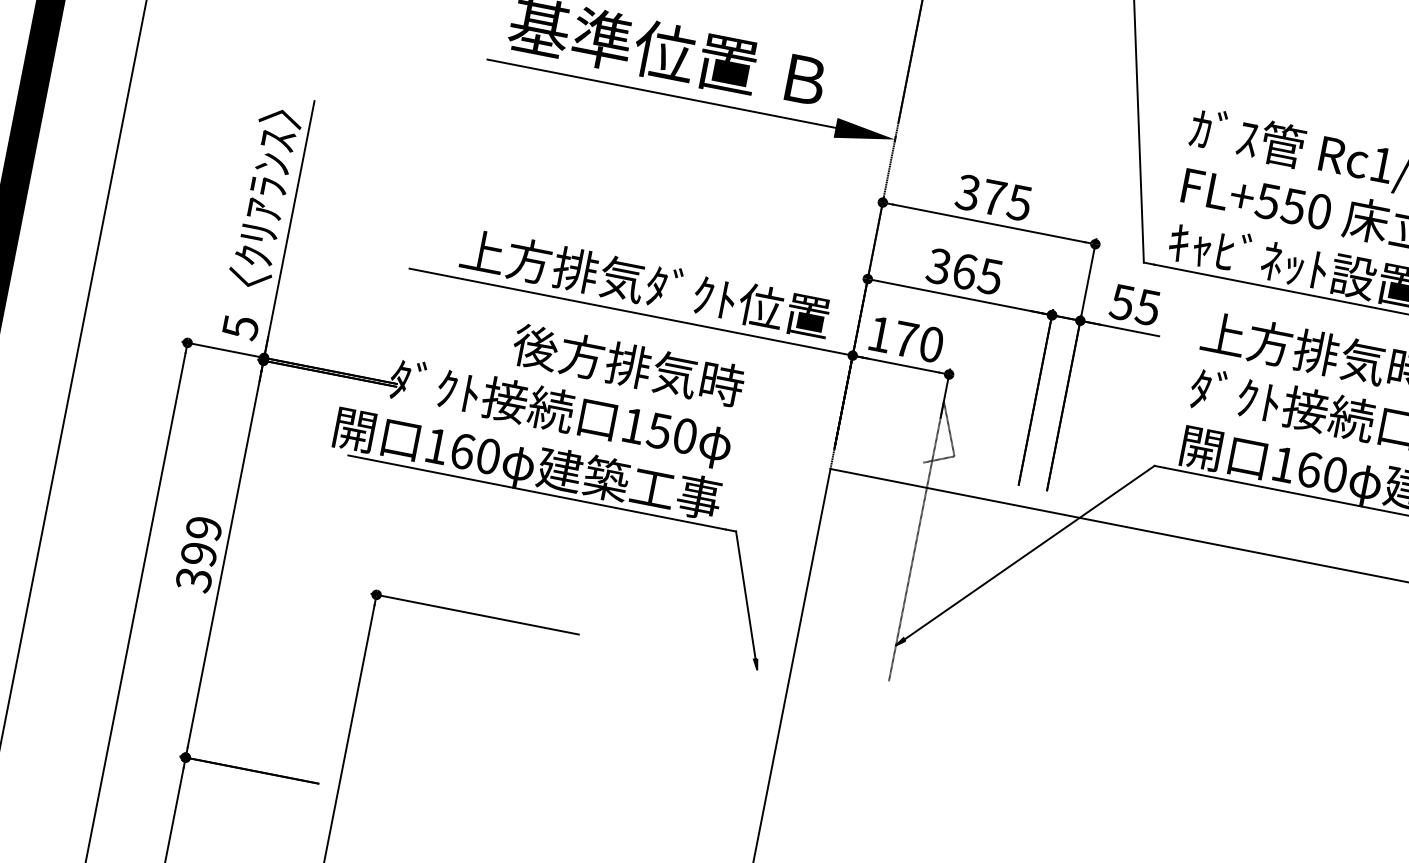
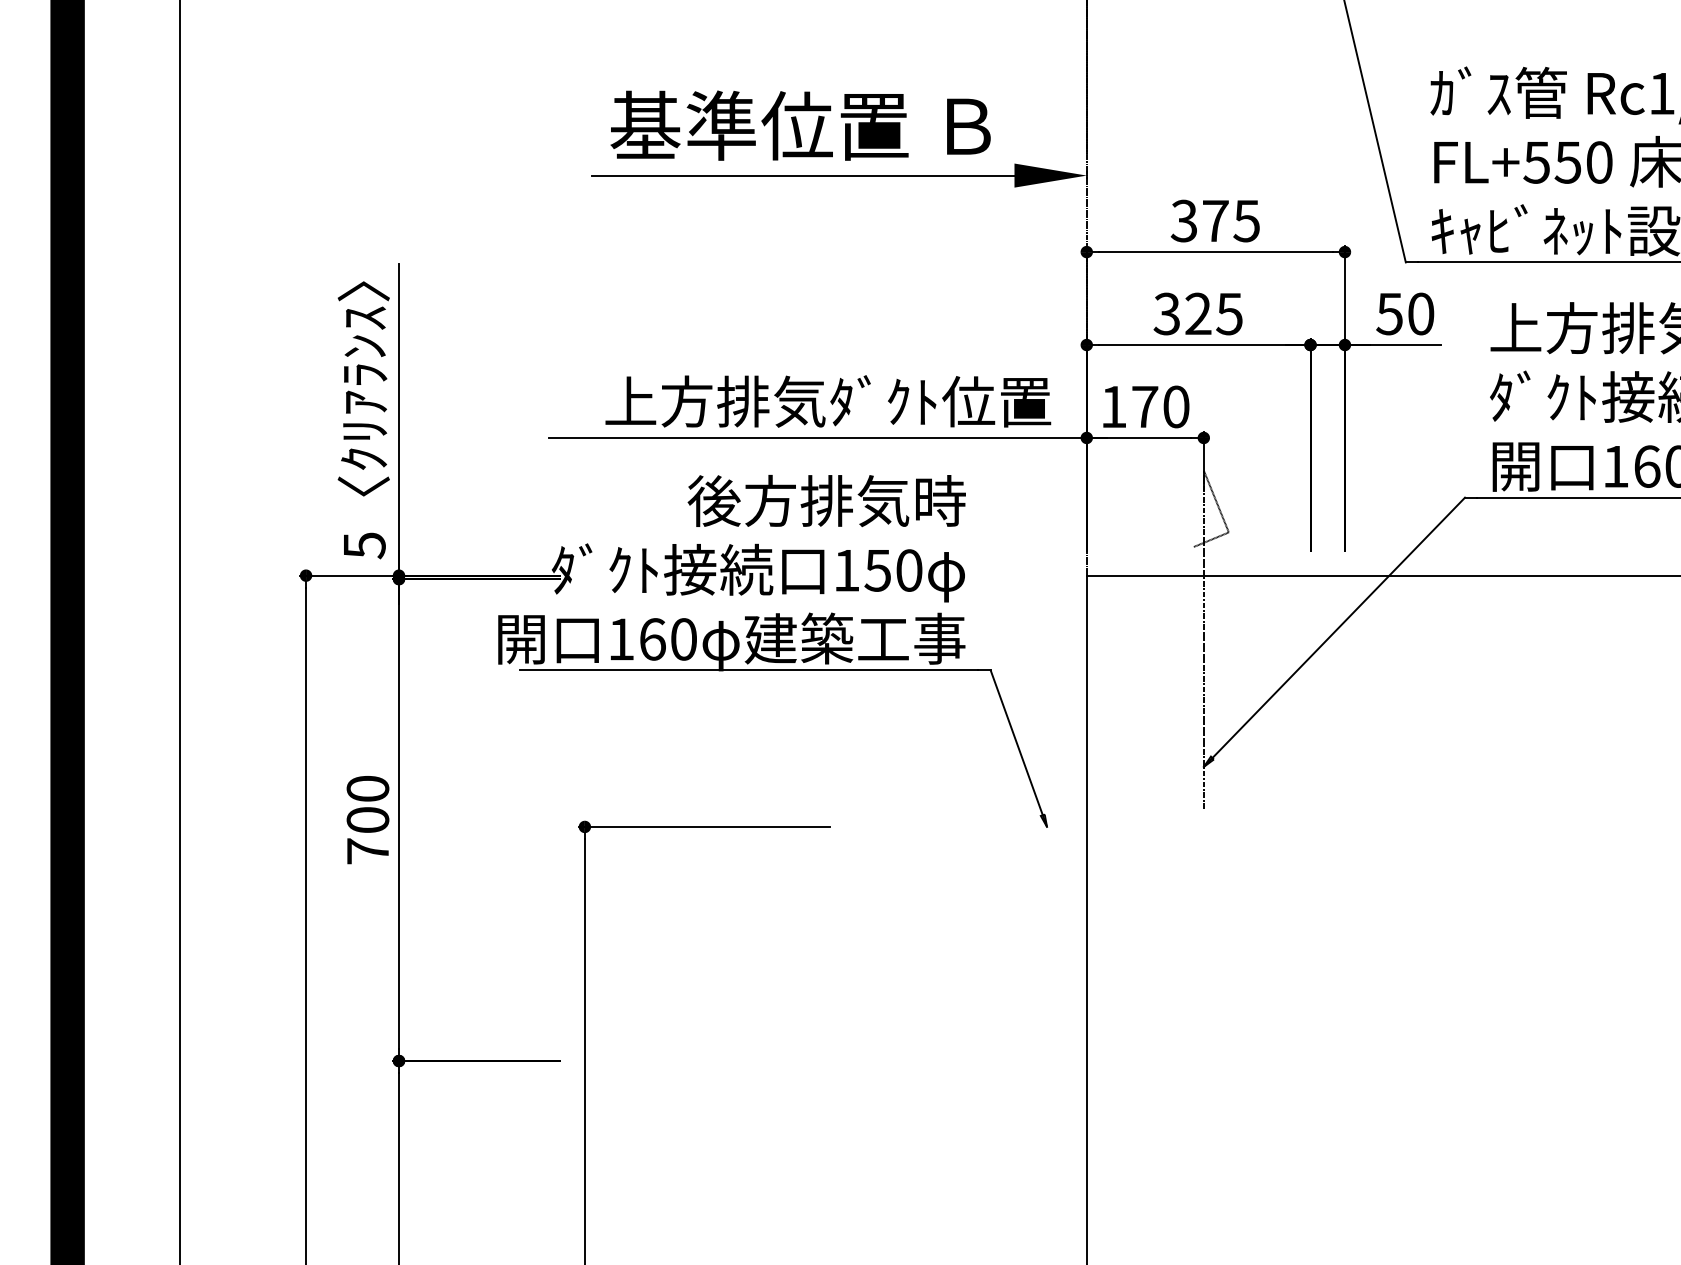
text: (964, 271) -> (1198, 313), 365 -> 325
text: (1147, 307) -> (1420, 313), 55 -> 50
text: (198, 554) -> (367, 820), 399 -> 700

